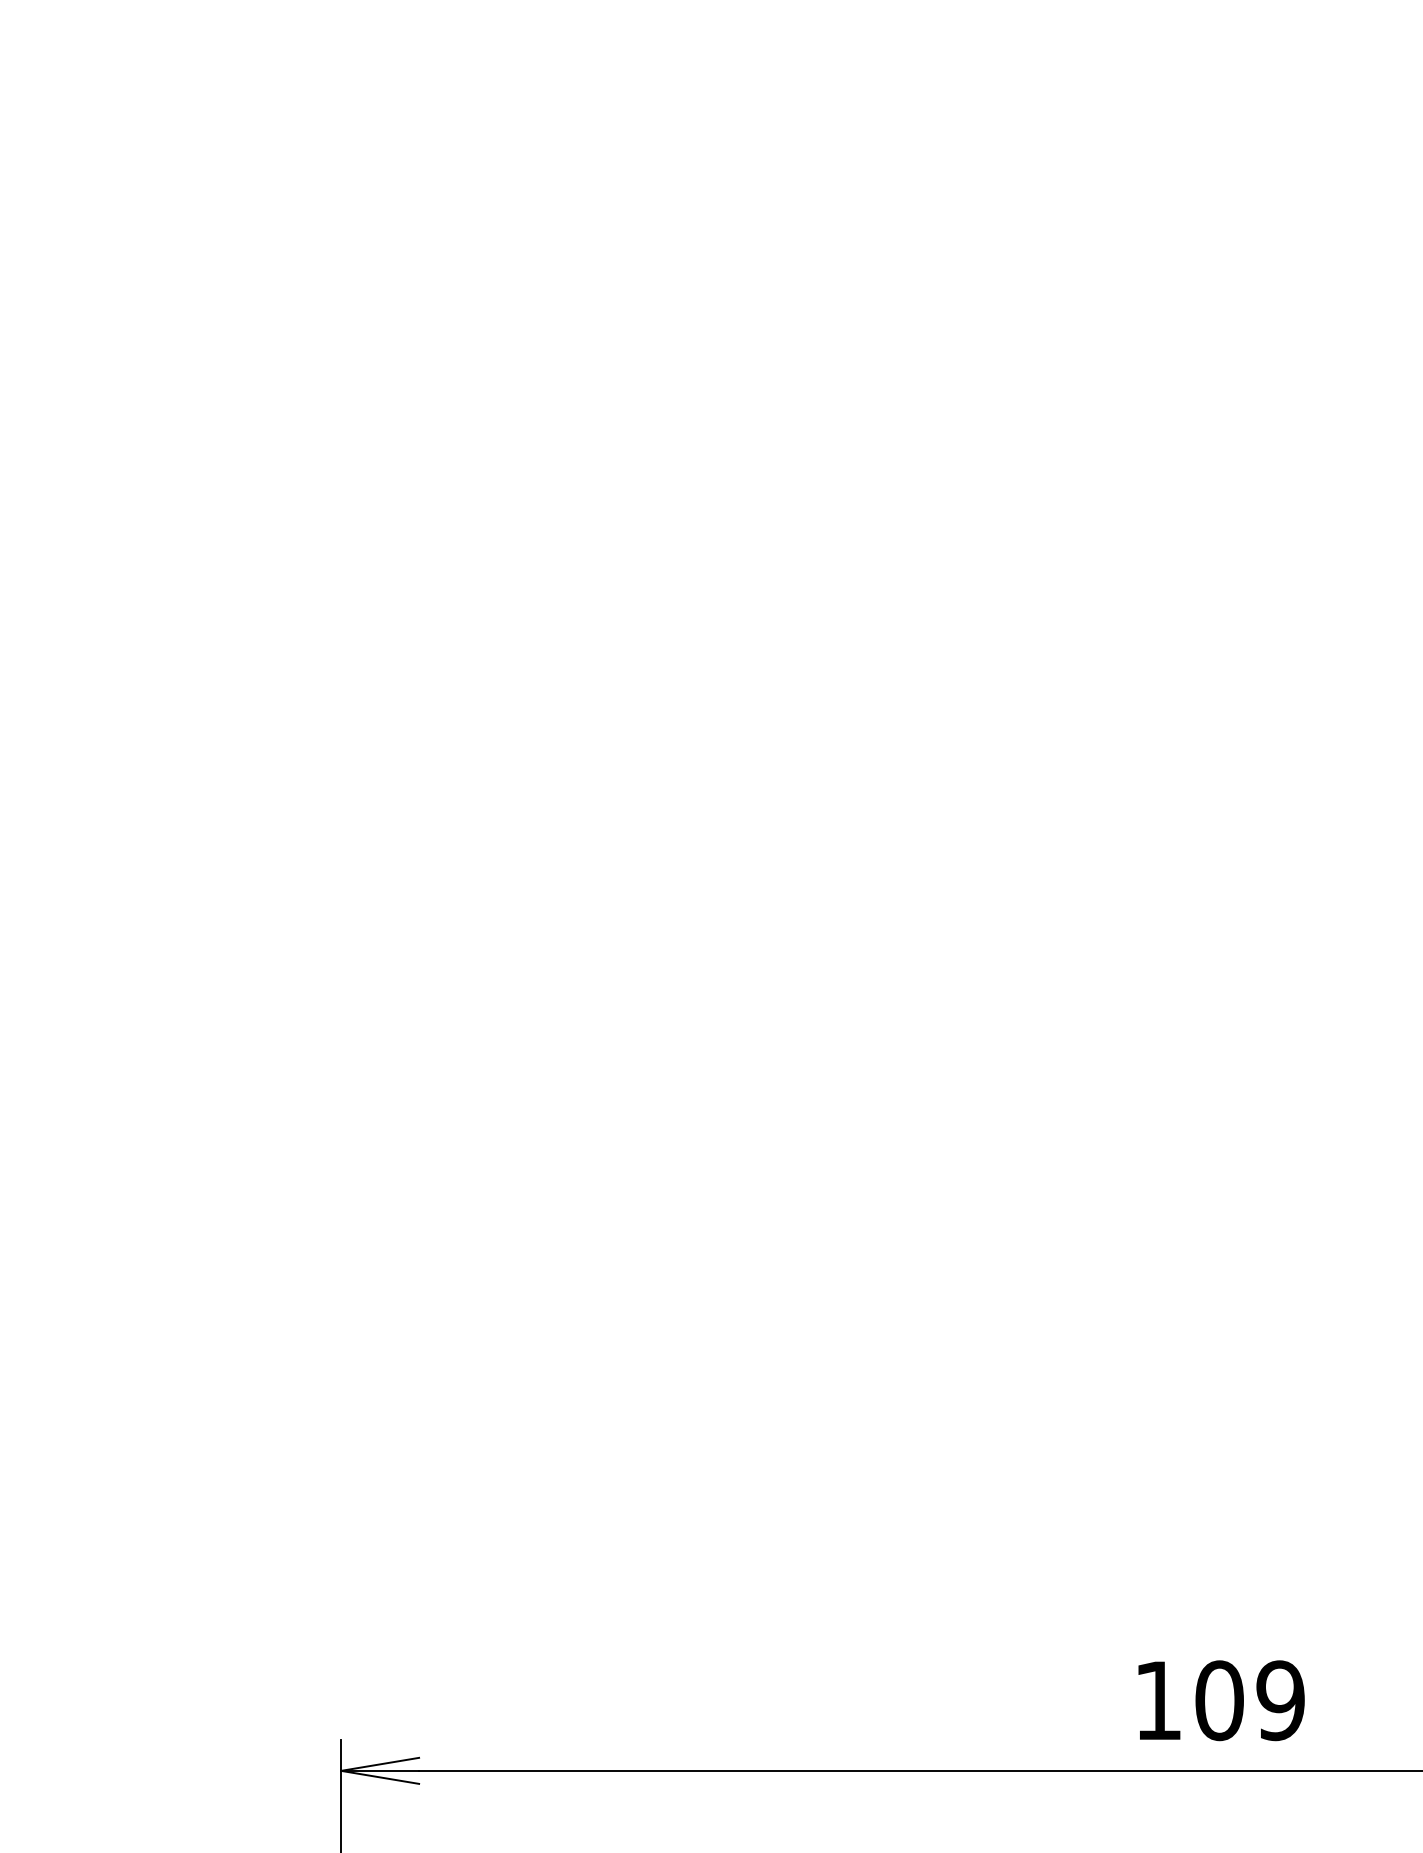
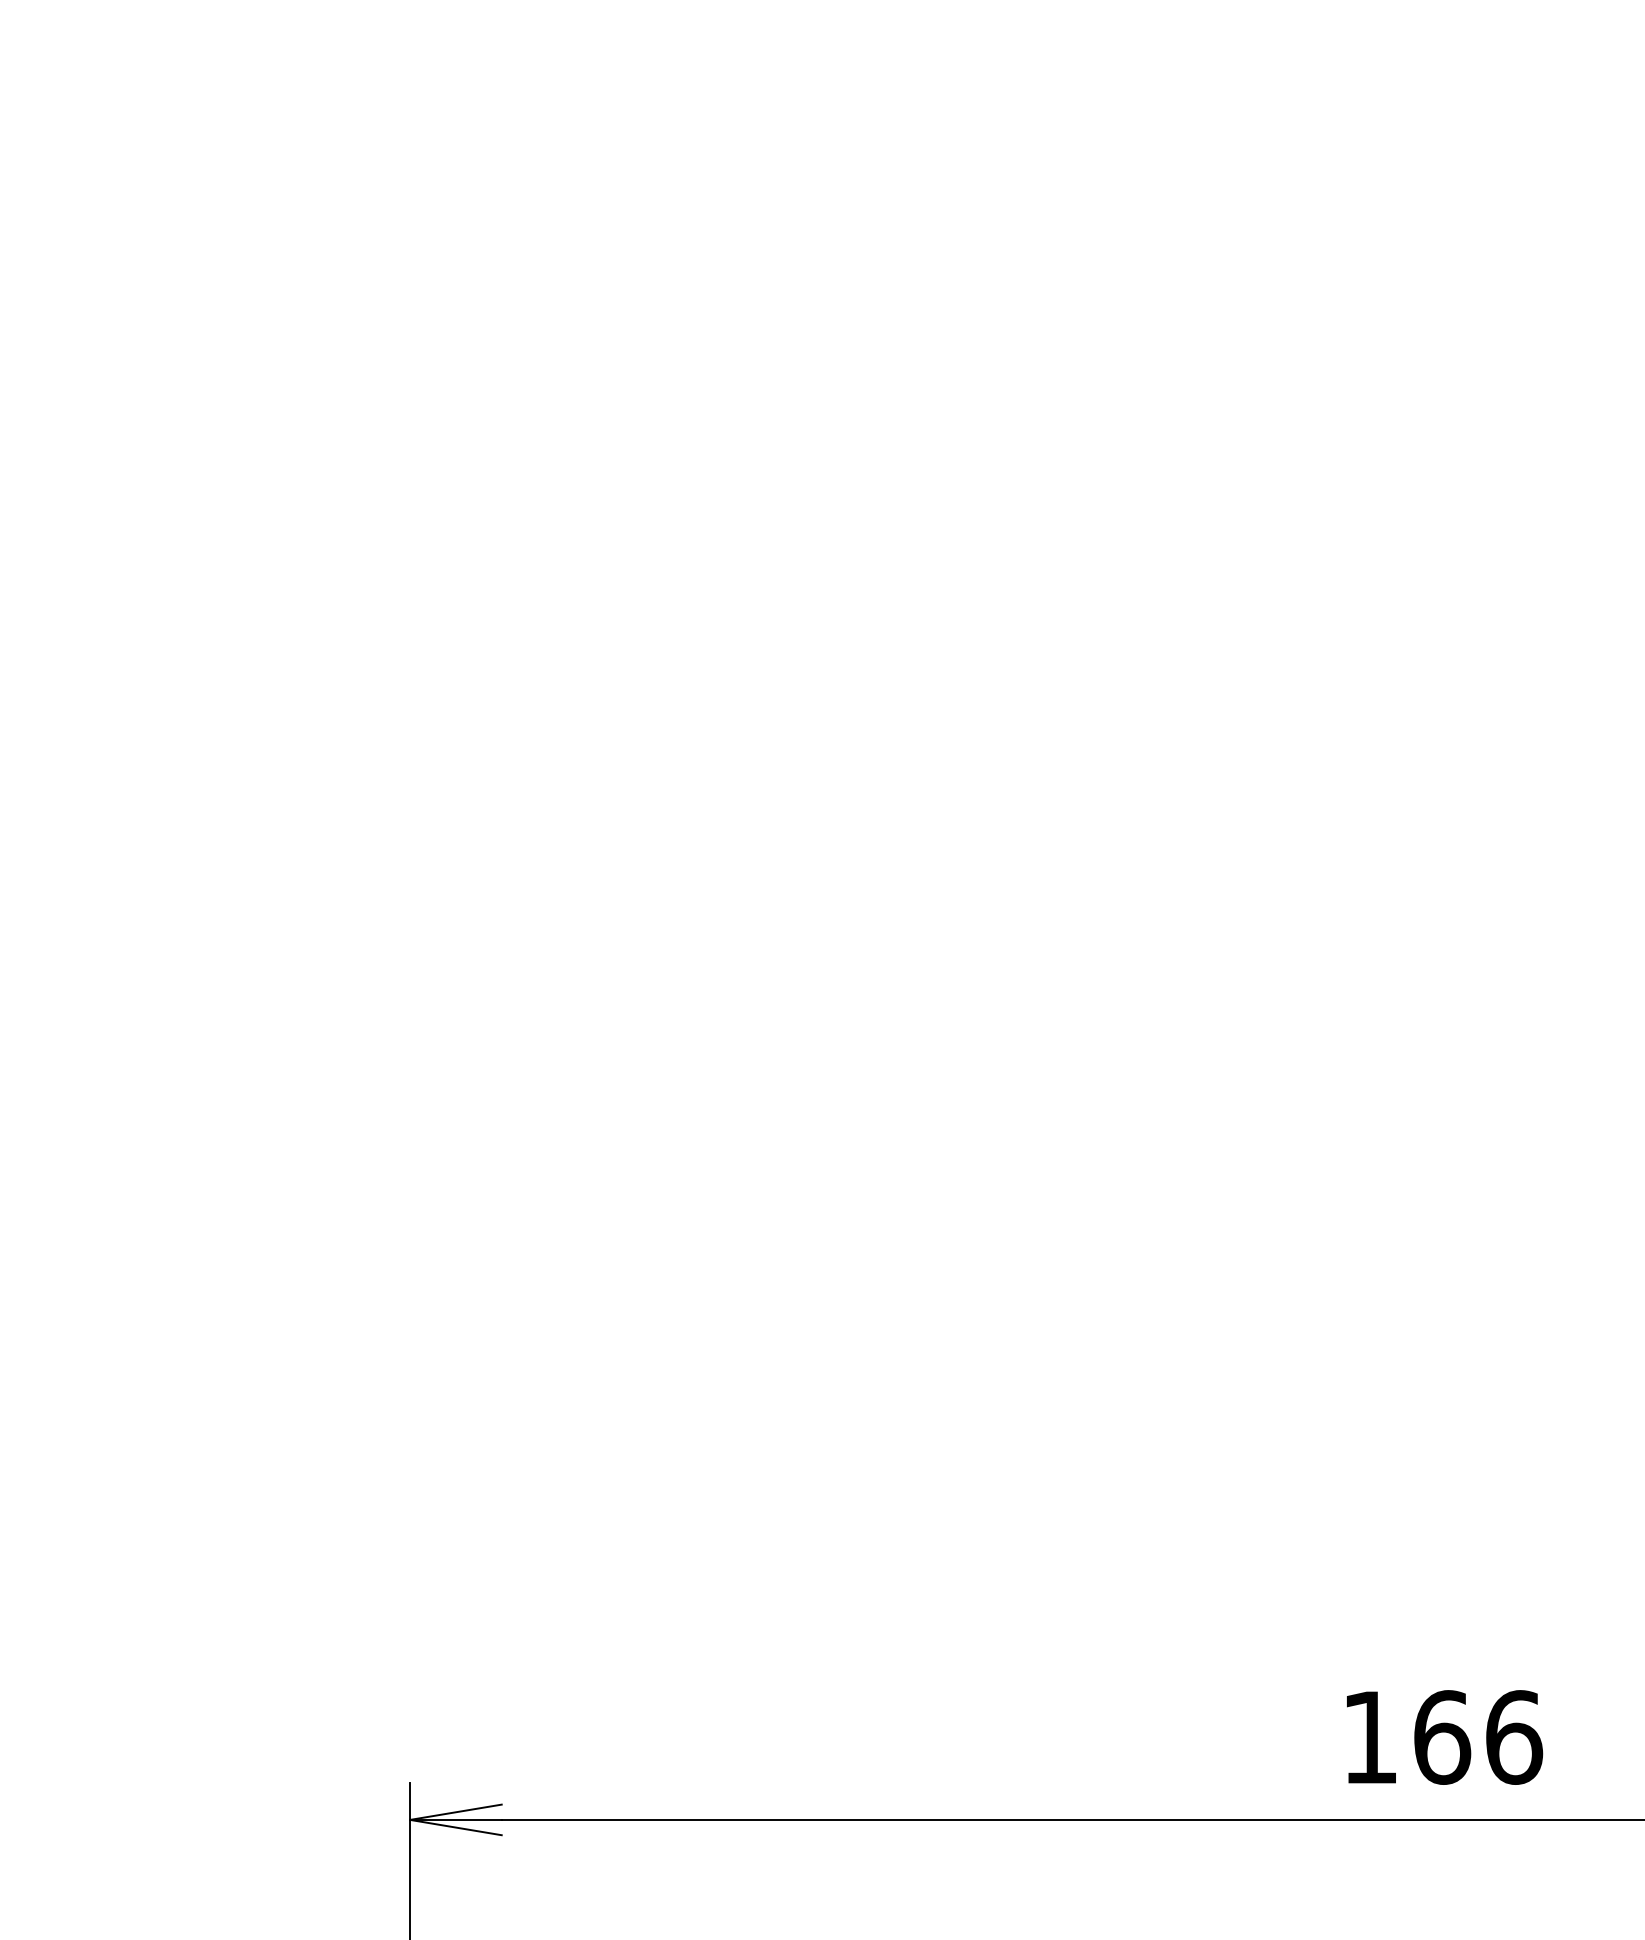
text: (1250, 1700) -> (1478, 1737), 109 -> 166

